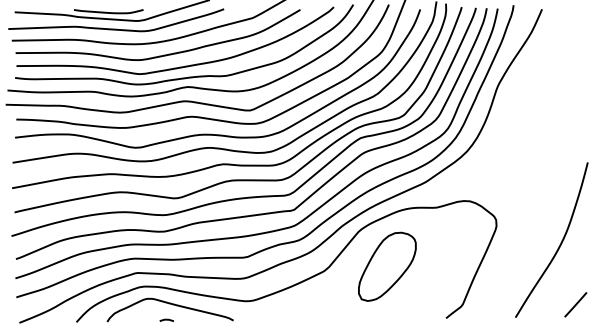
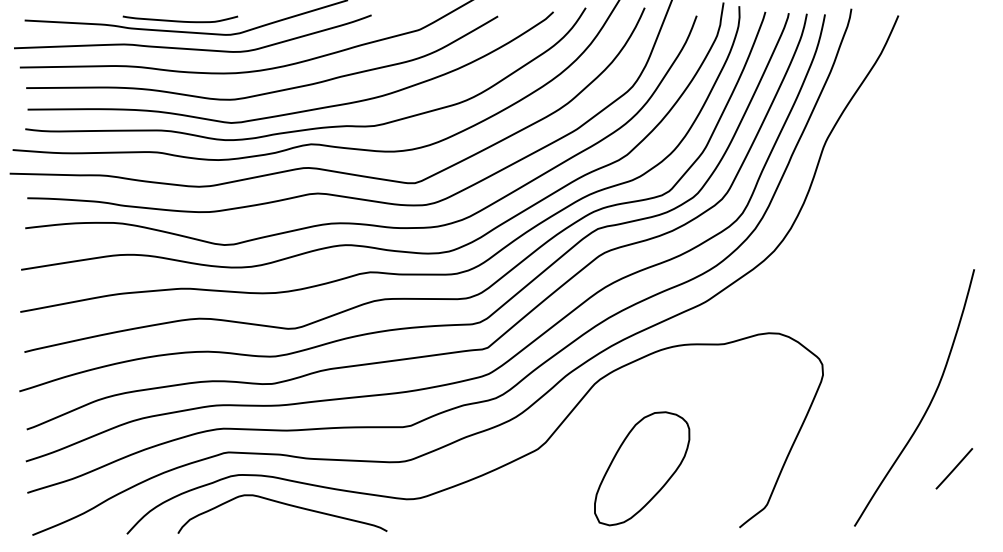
part: (387, 266) -> (642, 468), moved
line: (575, 304) -> (953, 468), moved
line: (166, 319) -> (276, 529), removed

